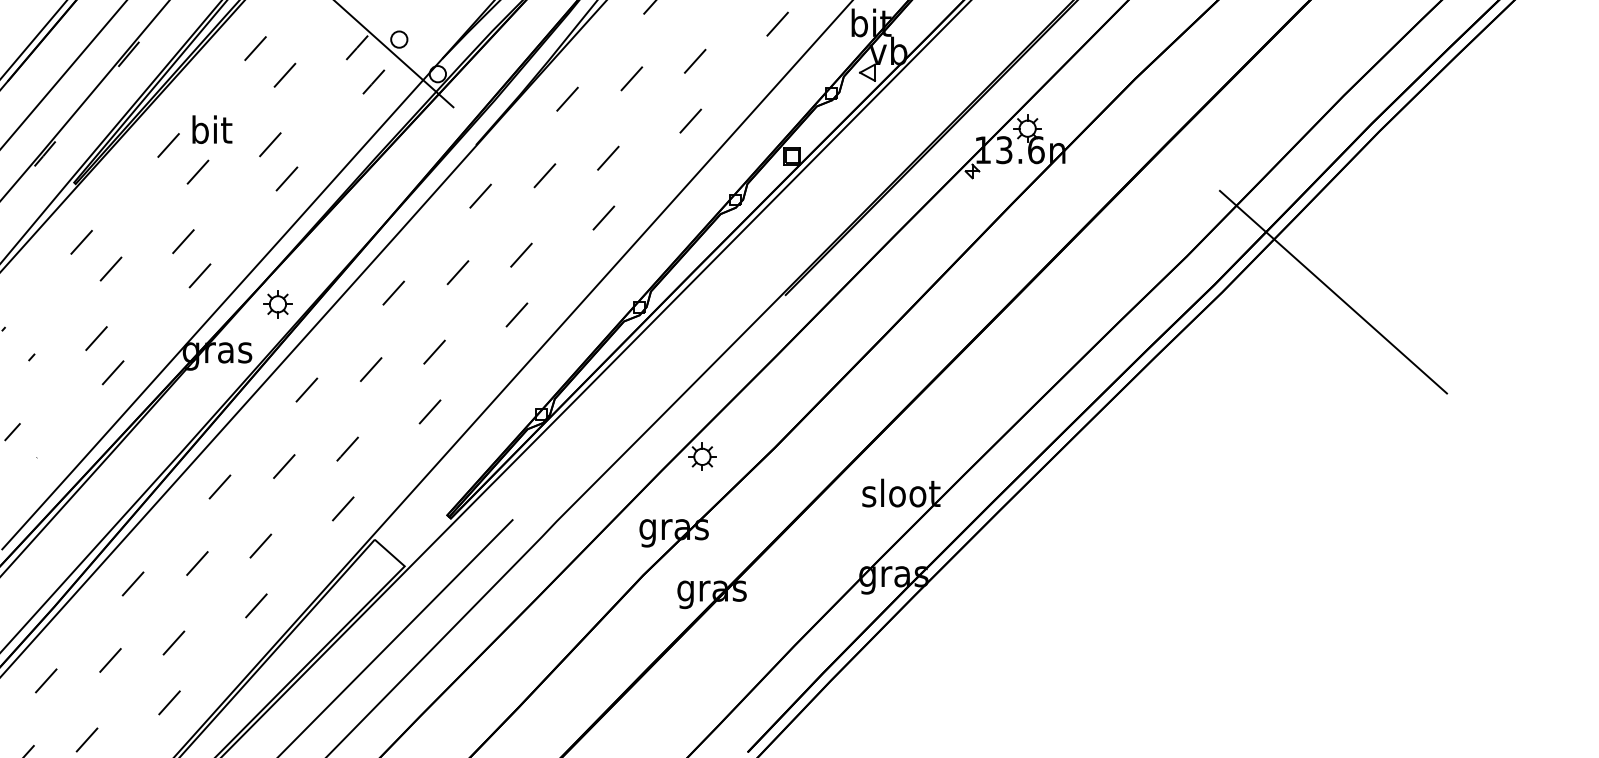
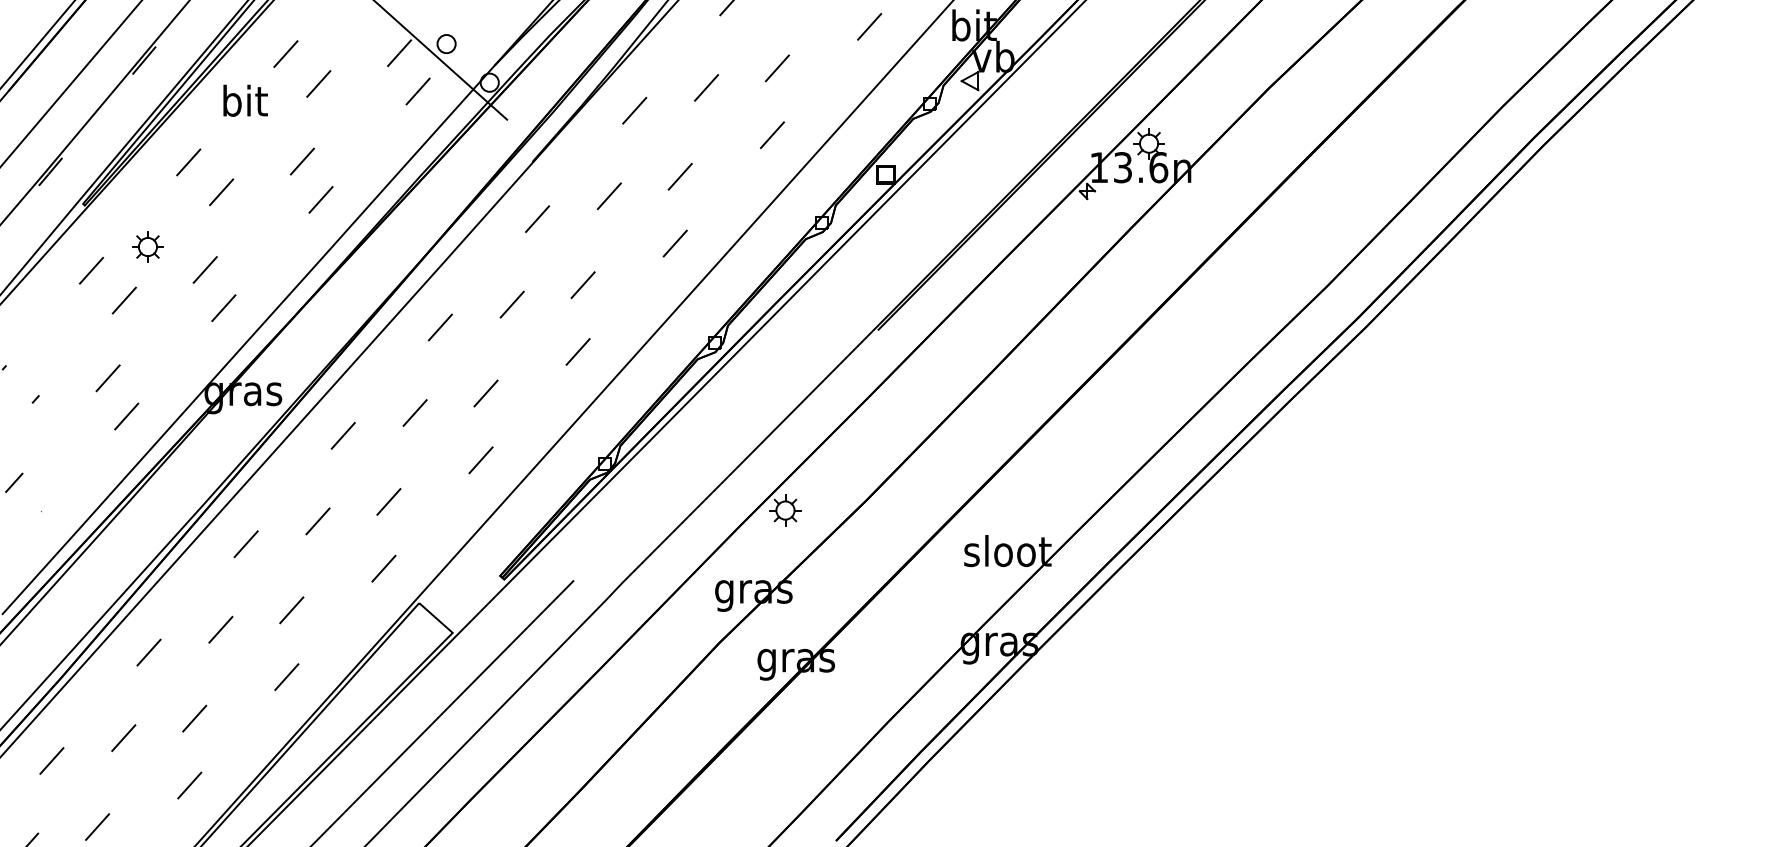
text: (212, 129) -> (245, 100), moved
line: (1333, 292) -> (1490, 326), removed
part: (277, 303) -> (147, 246), moved

